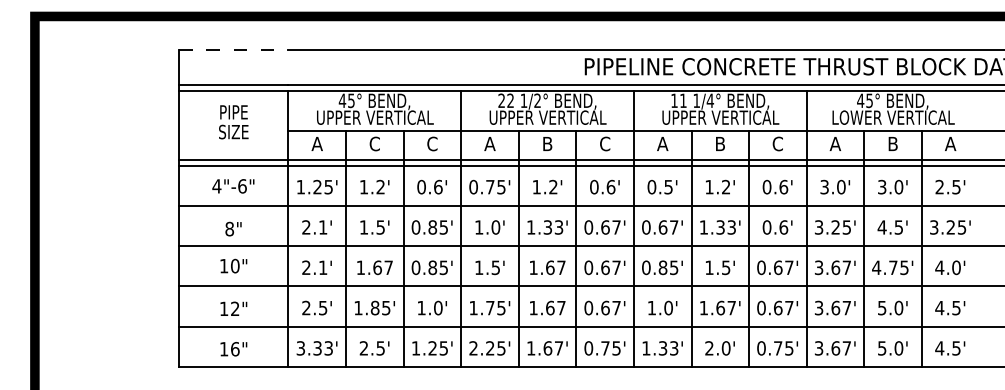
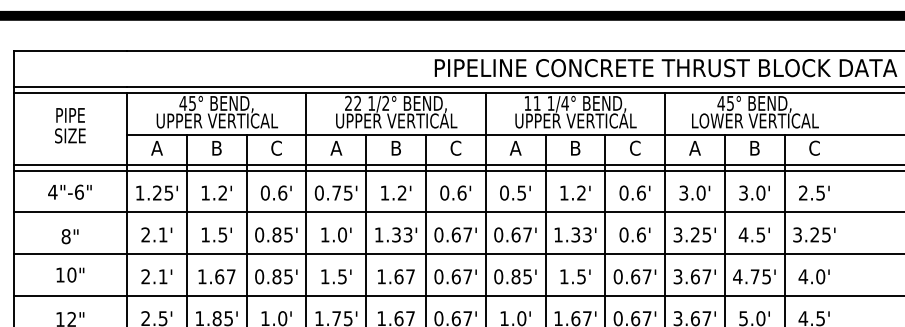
line: (233, 50) -> (70, 51), dashed -> solid
text: (374, 143) -> (216, 147), C -> B
text: (950, 143) -> (814, 147), A -> C

